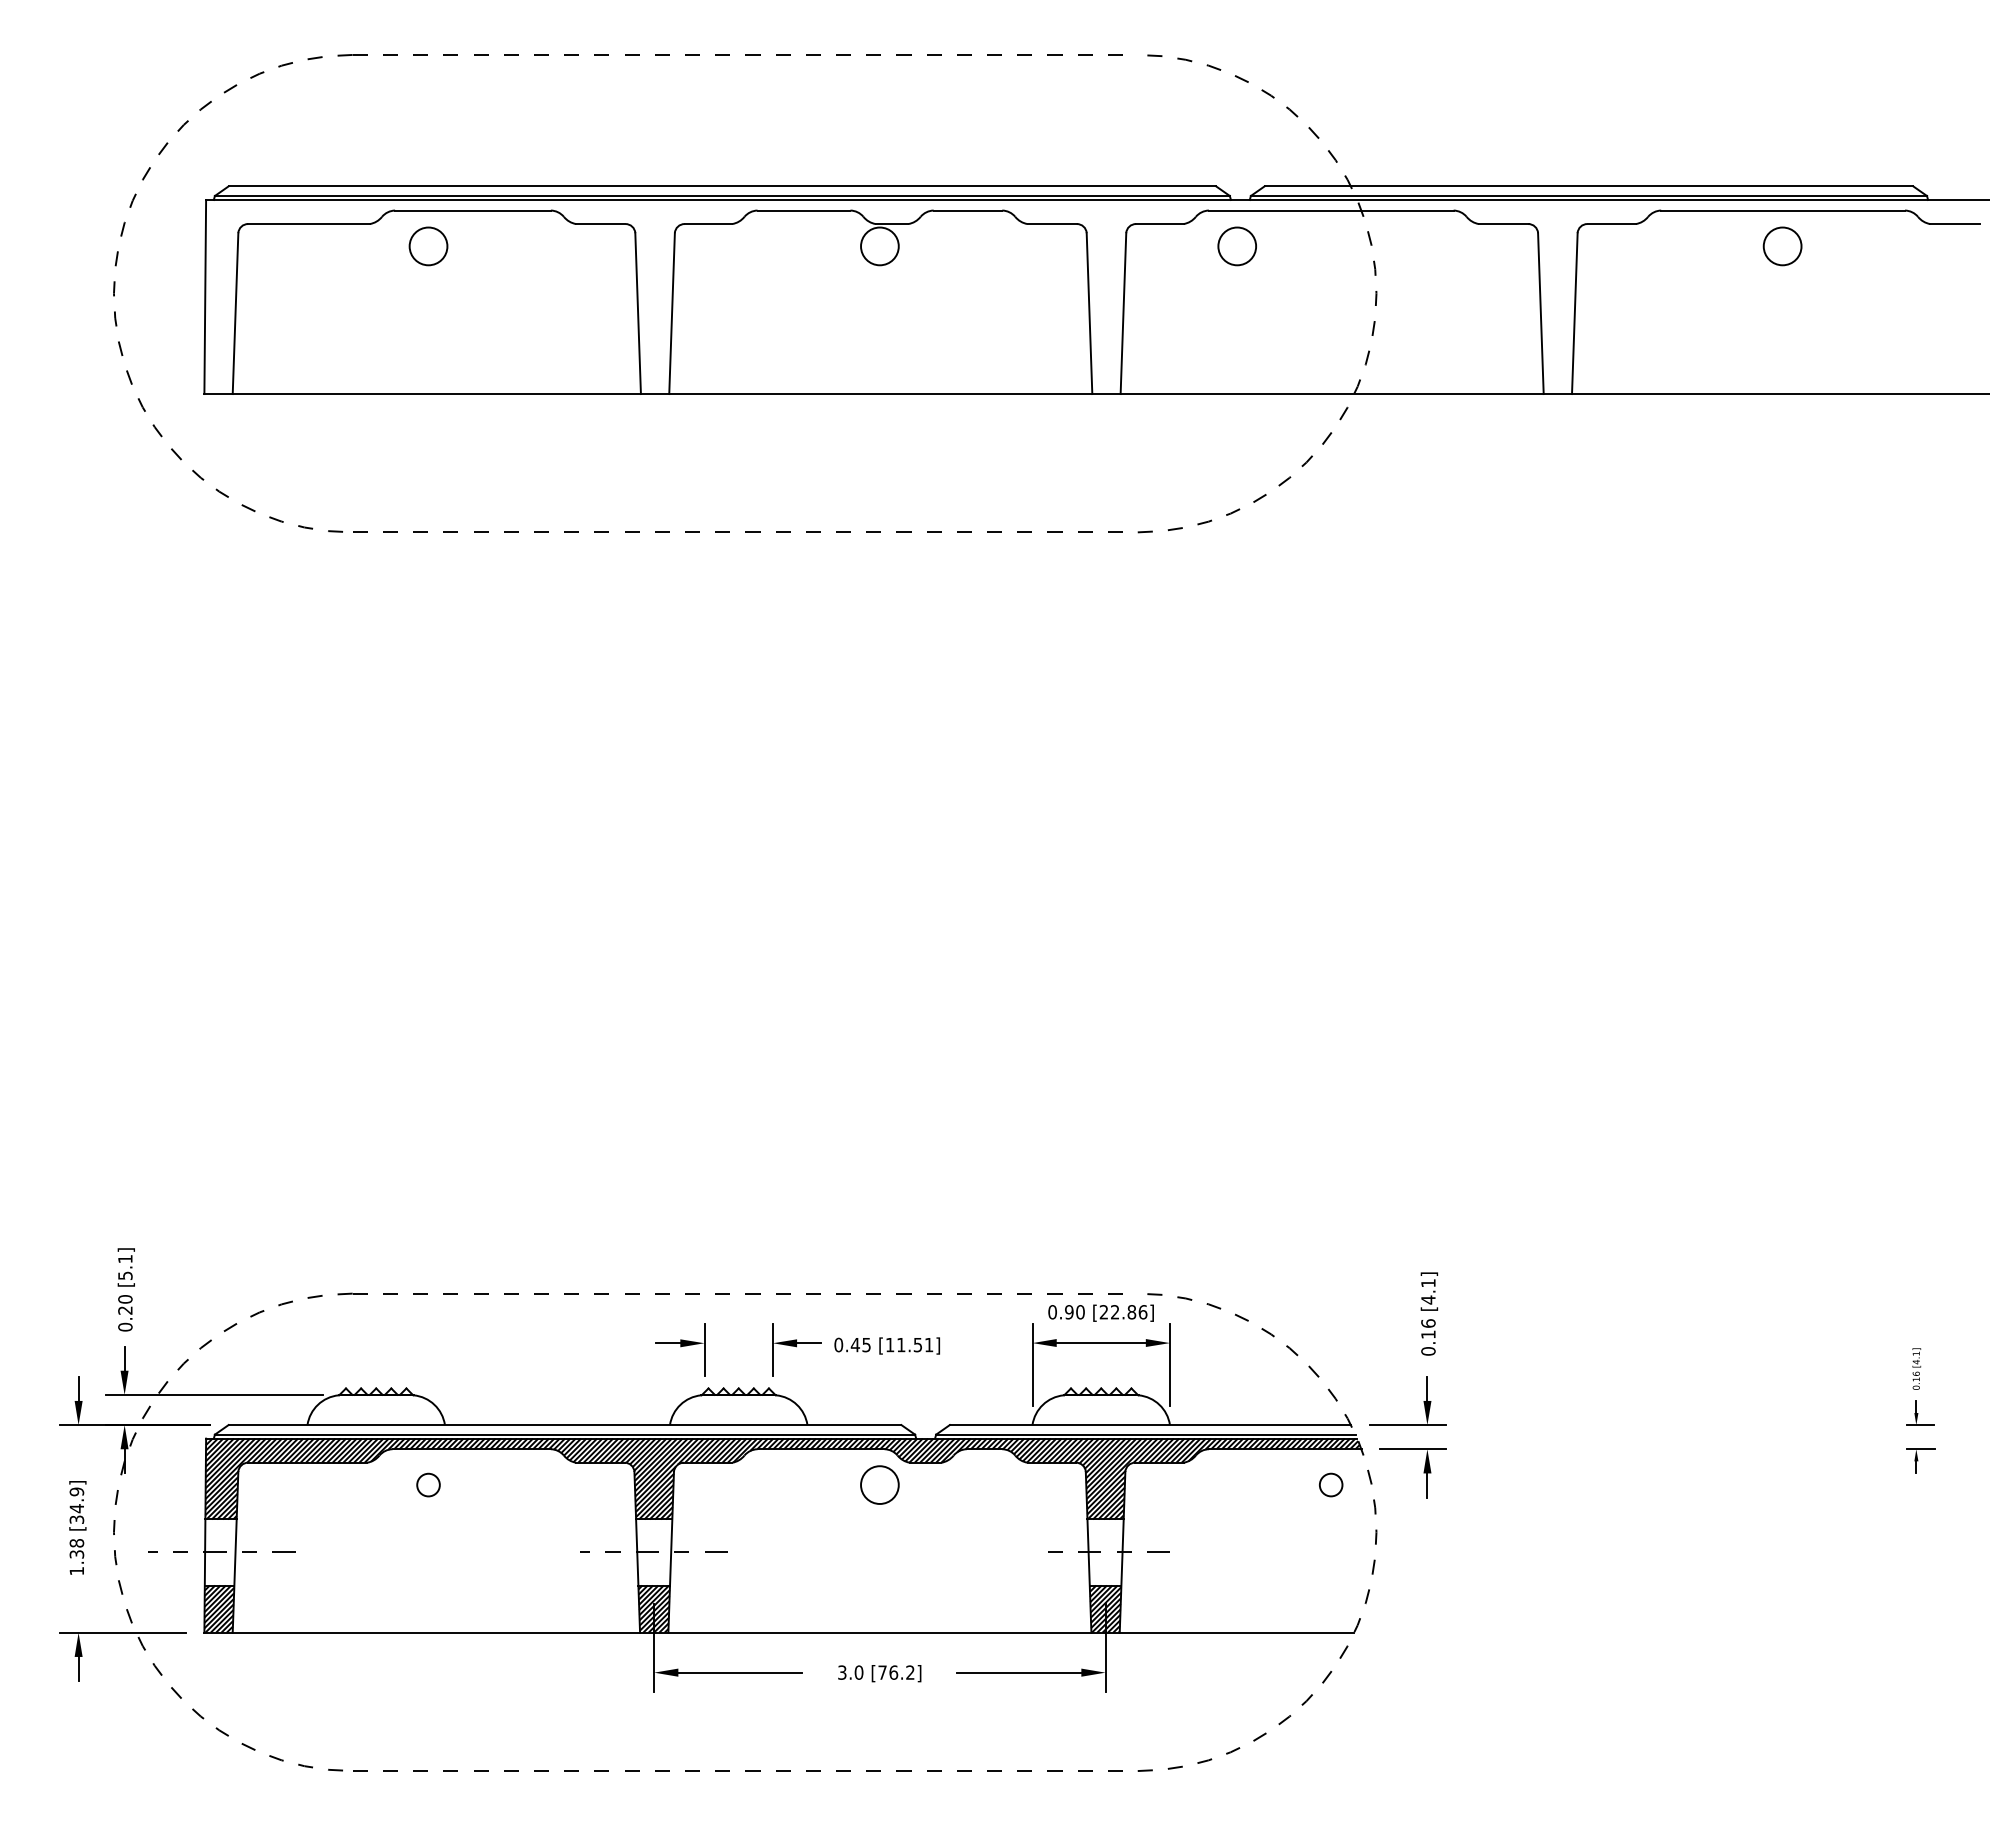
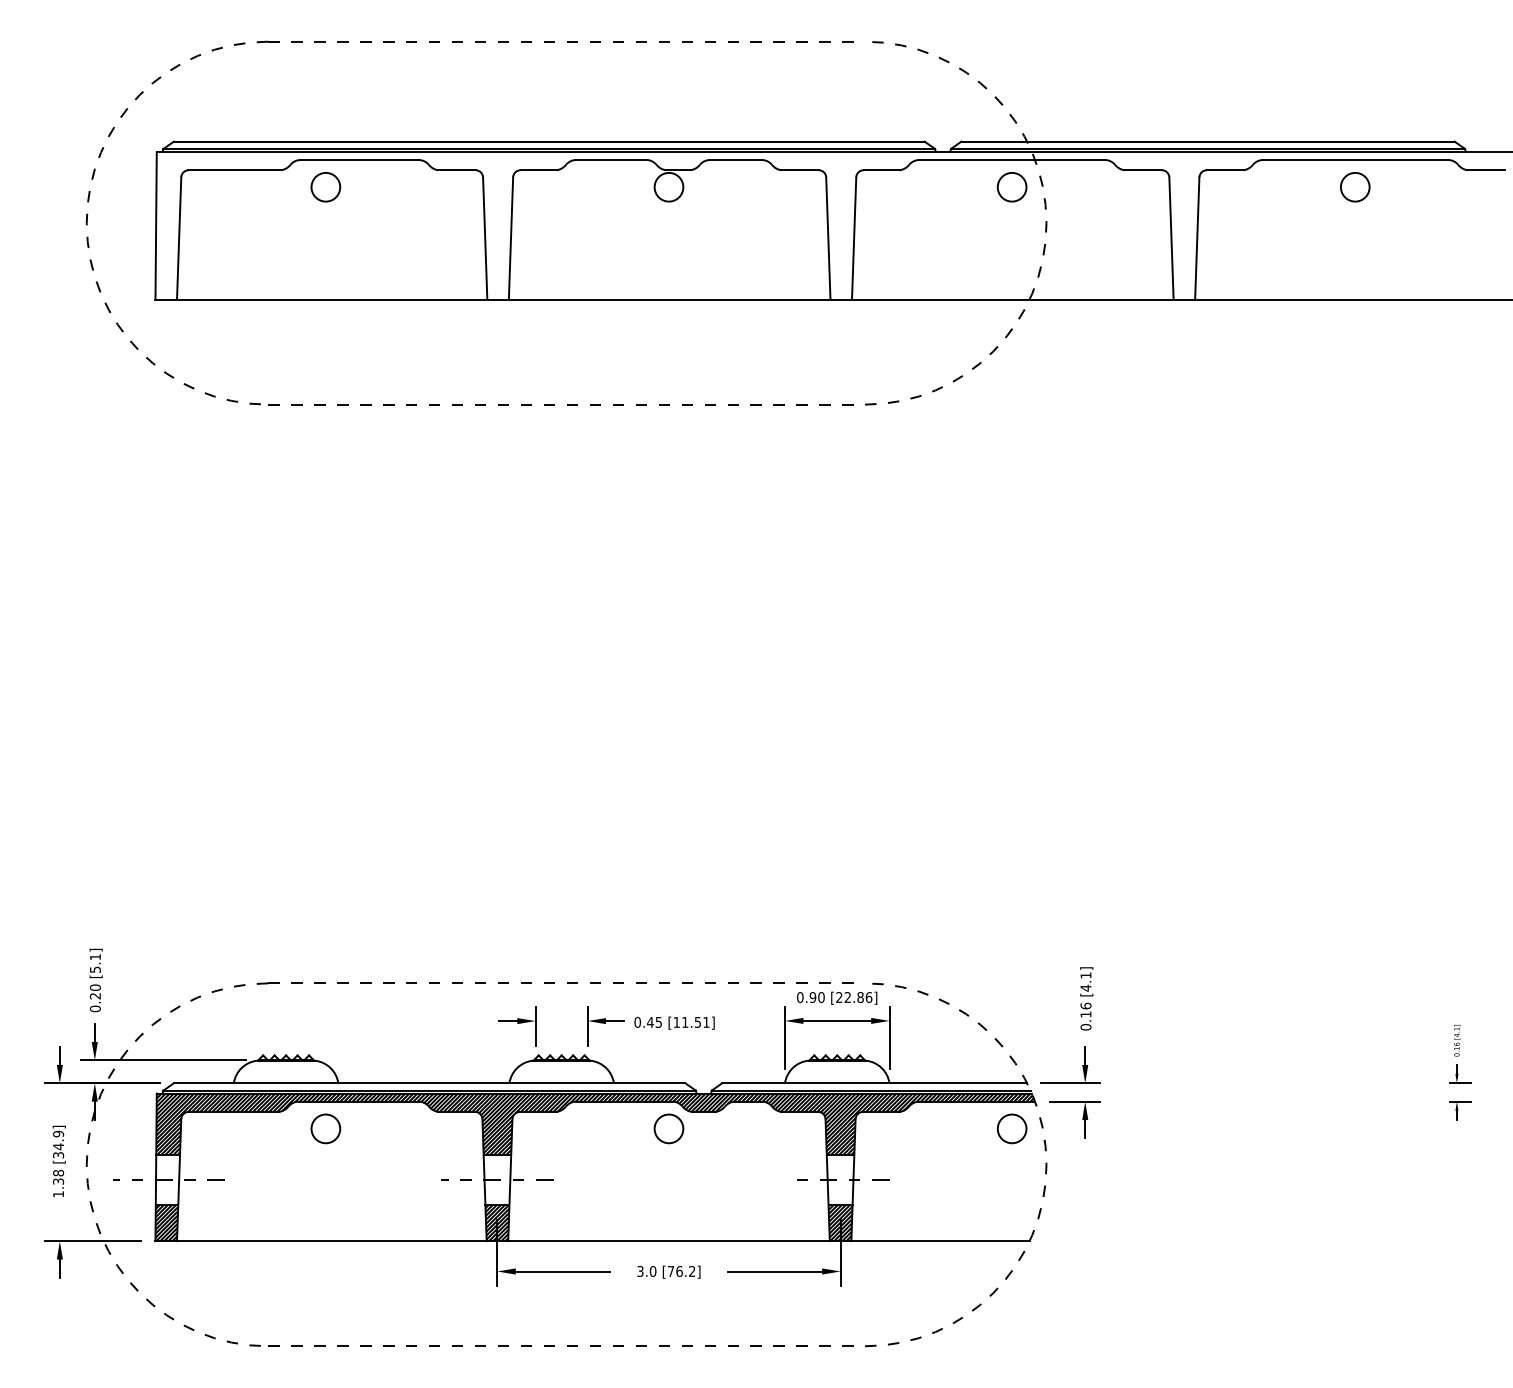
circle: (1236, 246) -> (1011, 187), moved
circle: (428, 1484) -> (325, 1128), size x1.67
circle: (1330, 1484) -> (1011, 1128), size x1.67

